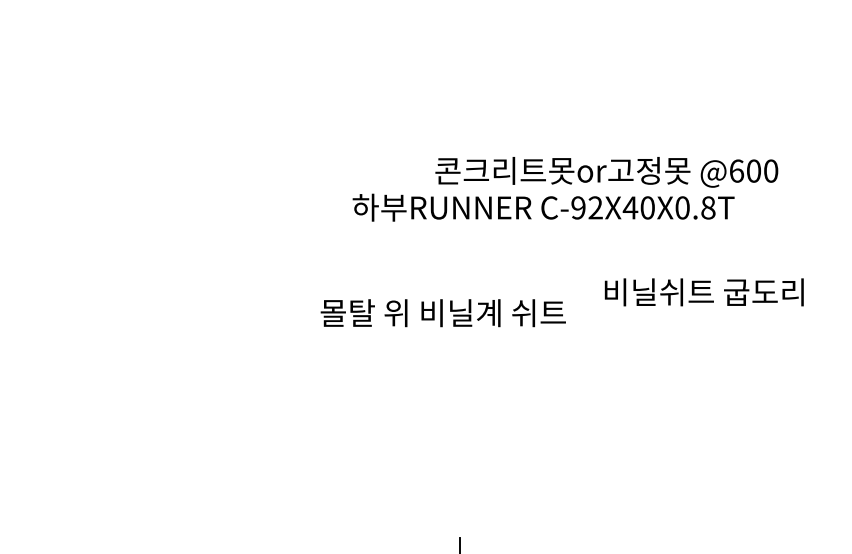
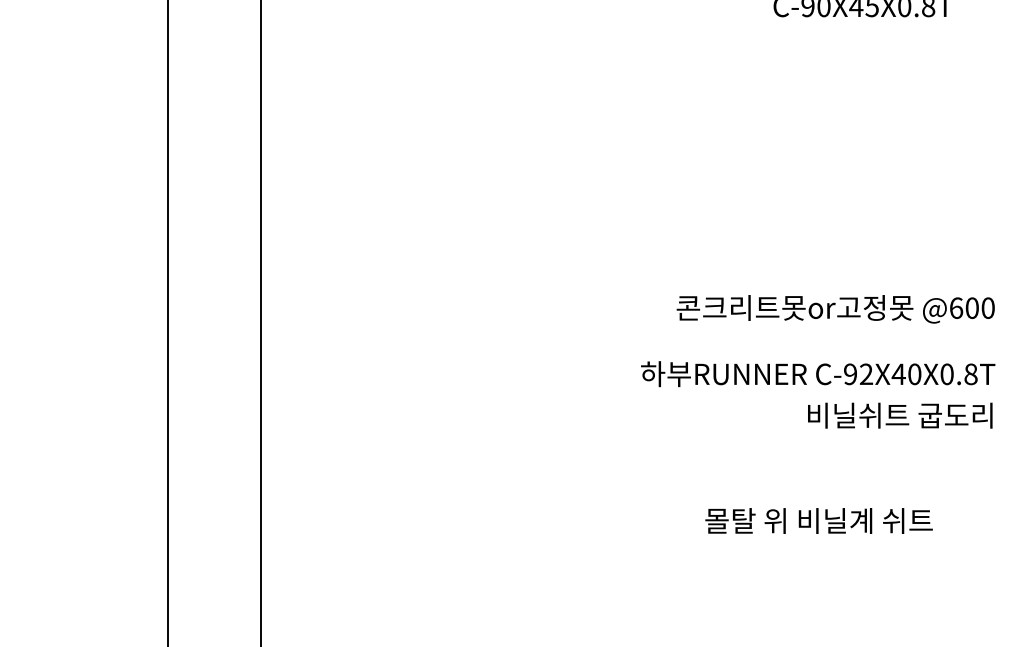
text: (543, 208) -> (818, 374), moved
text: (704, 292) -> (900, 415), moved
text: (442, 312) -> (818, 520), moved

